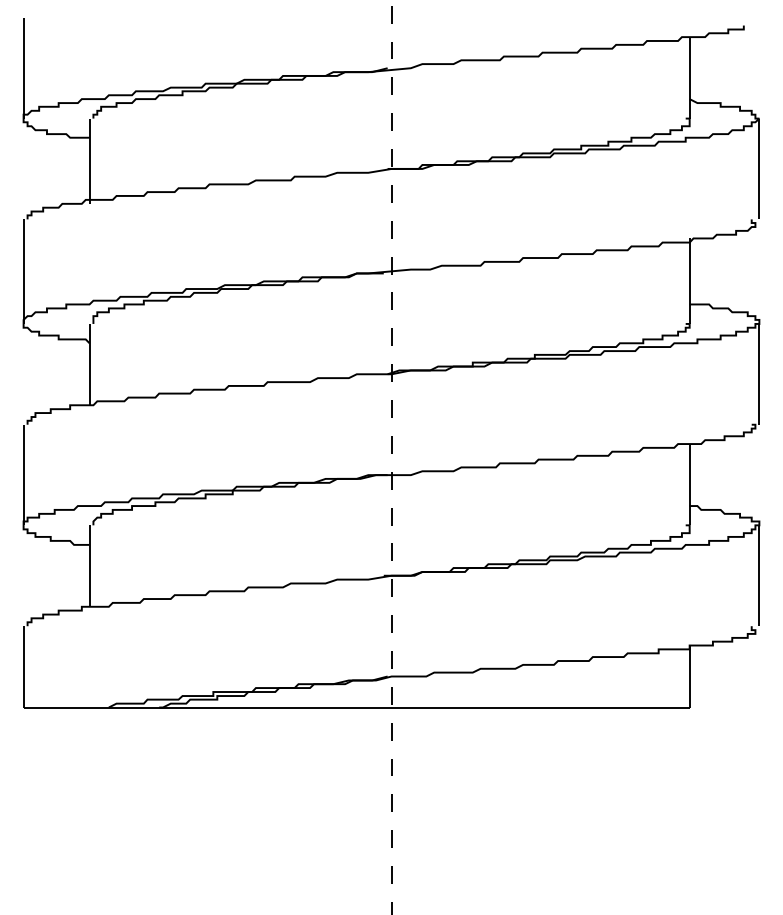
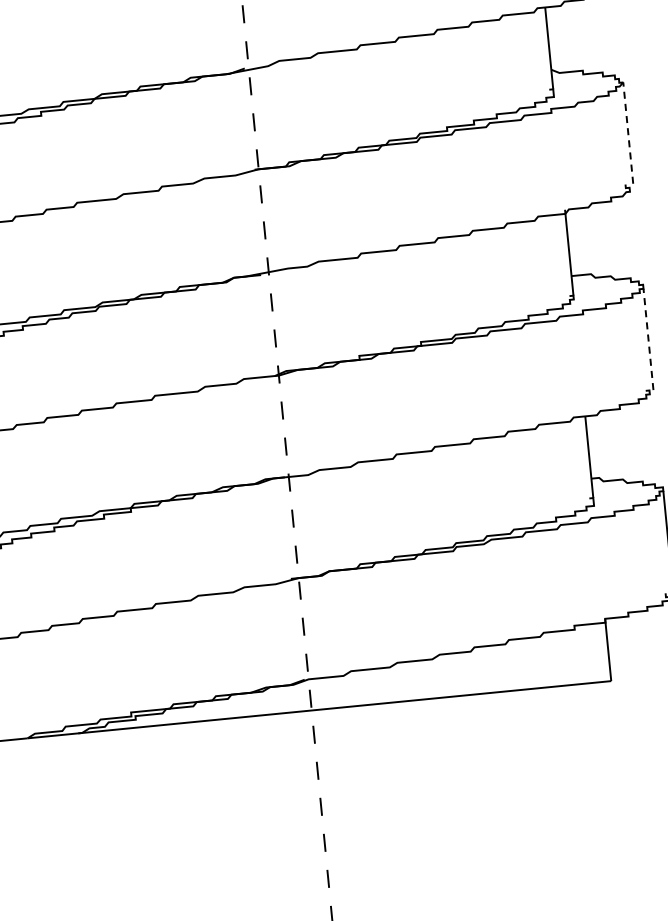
line: (759, 168) -> (628, 132), solid -> dashed
line: (759, 373) -> (648, 338), solid -> dashed

